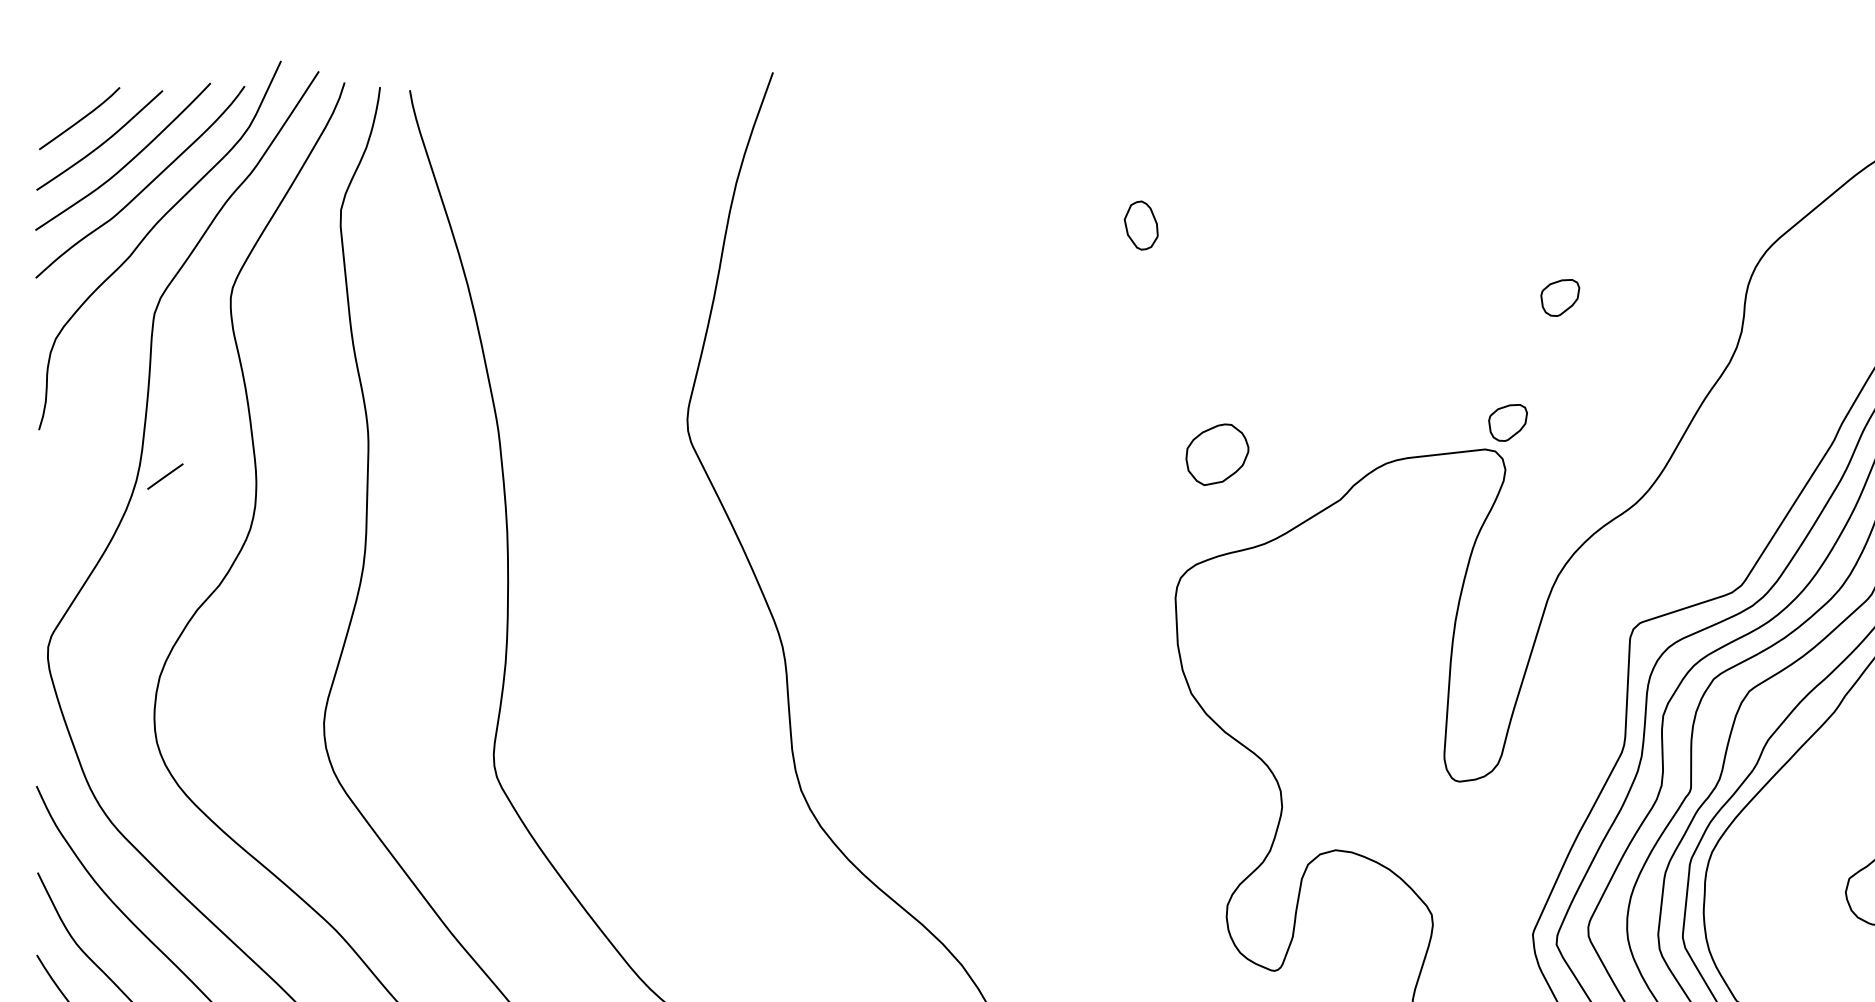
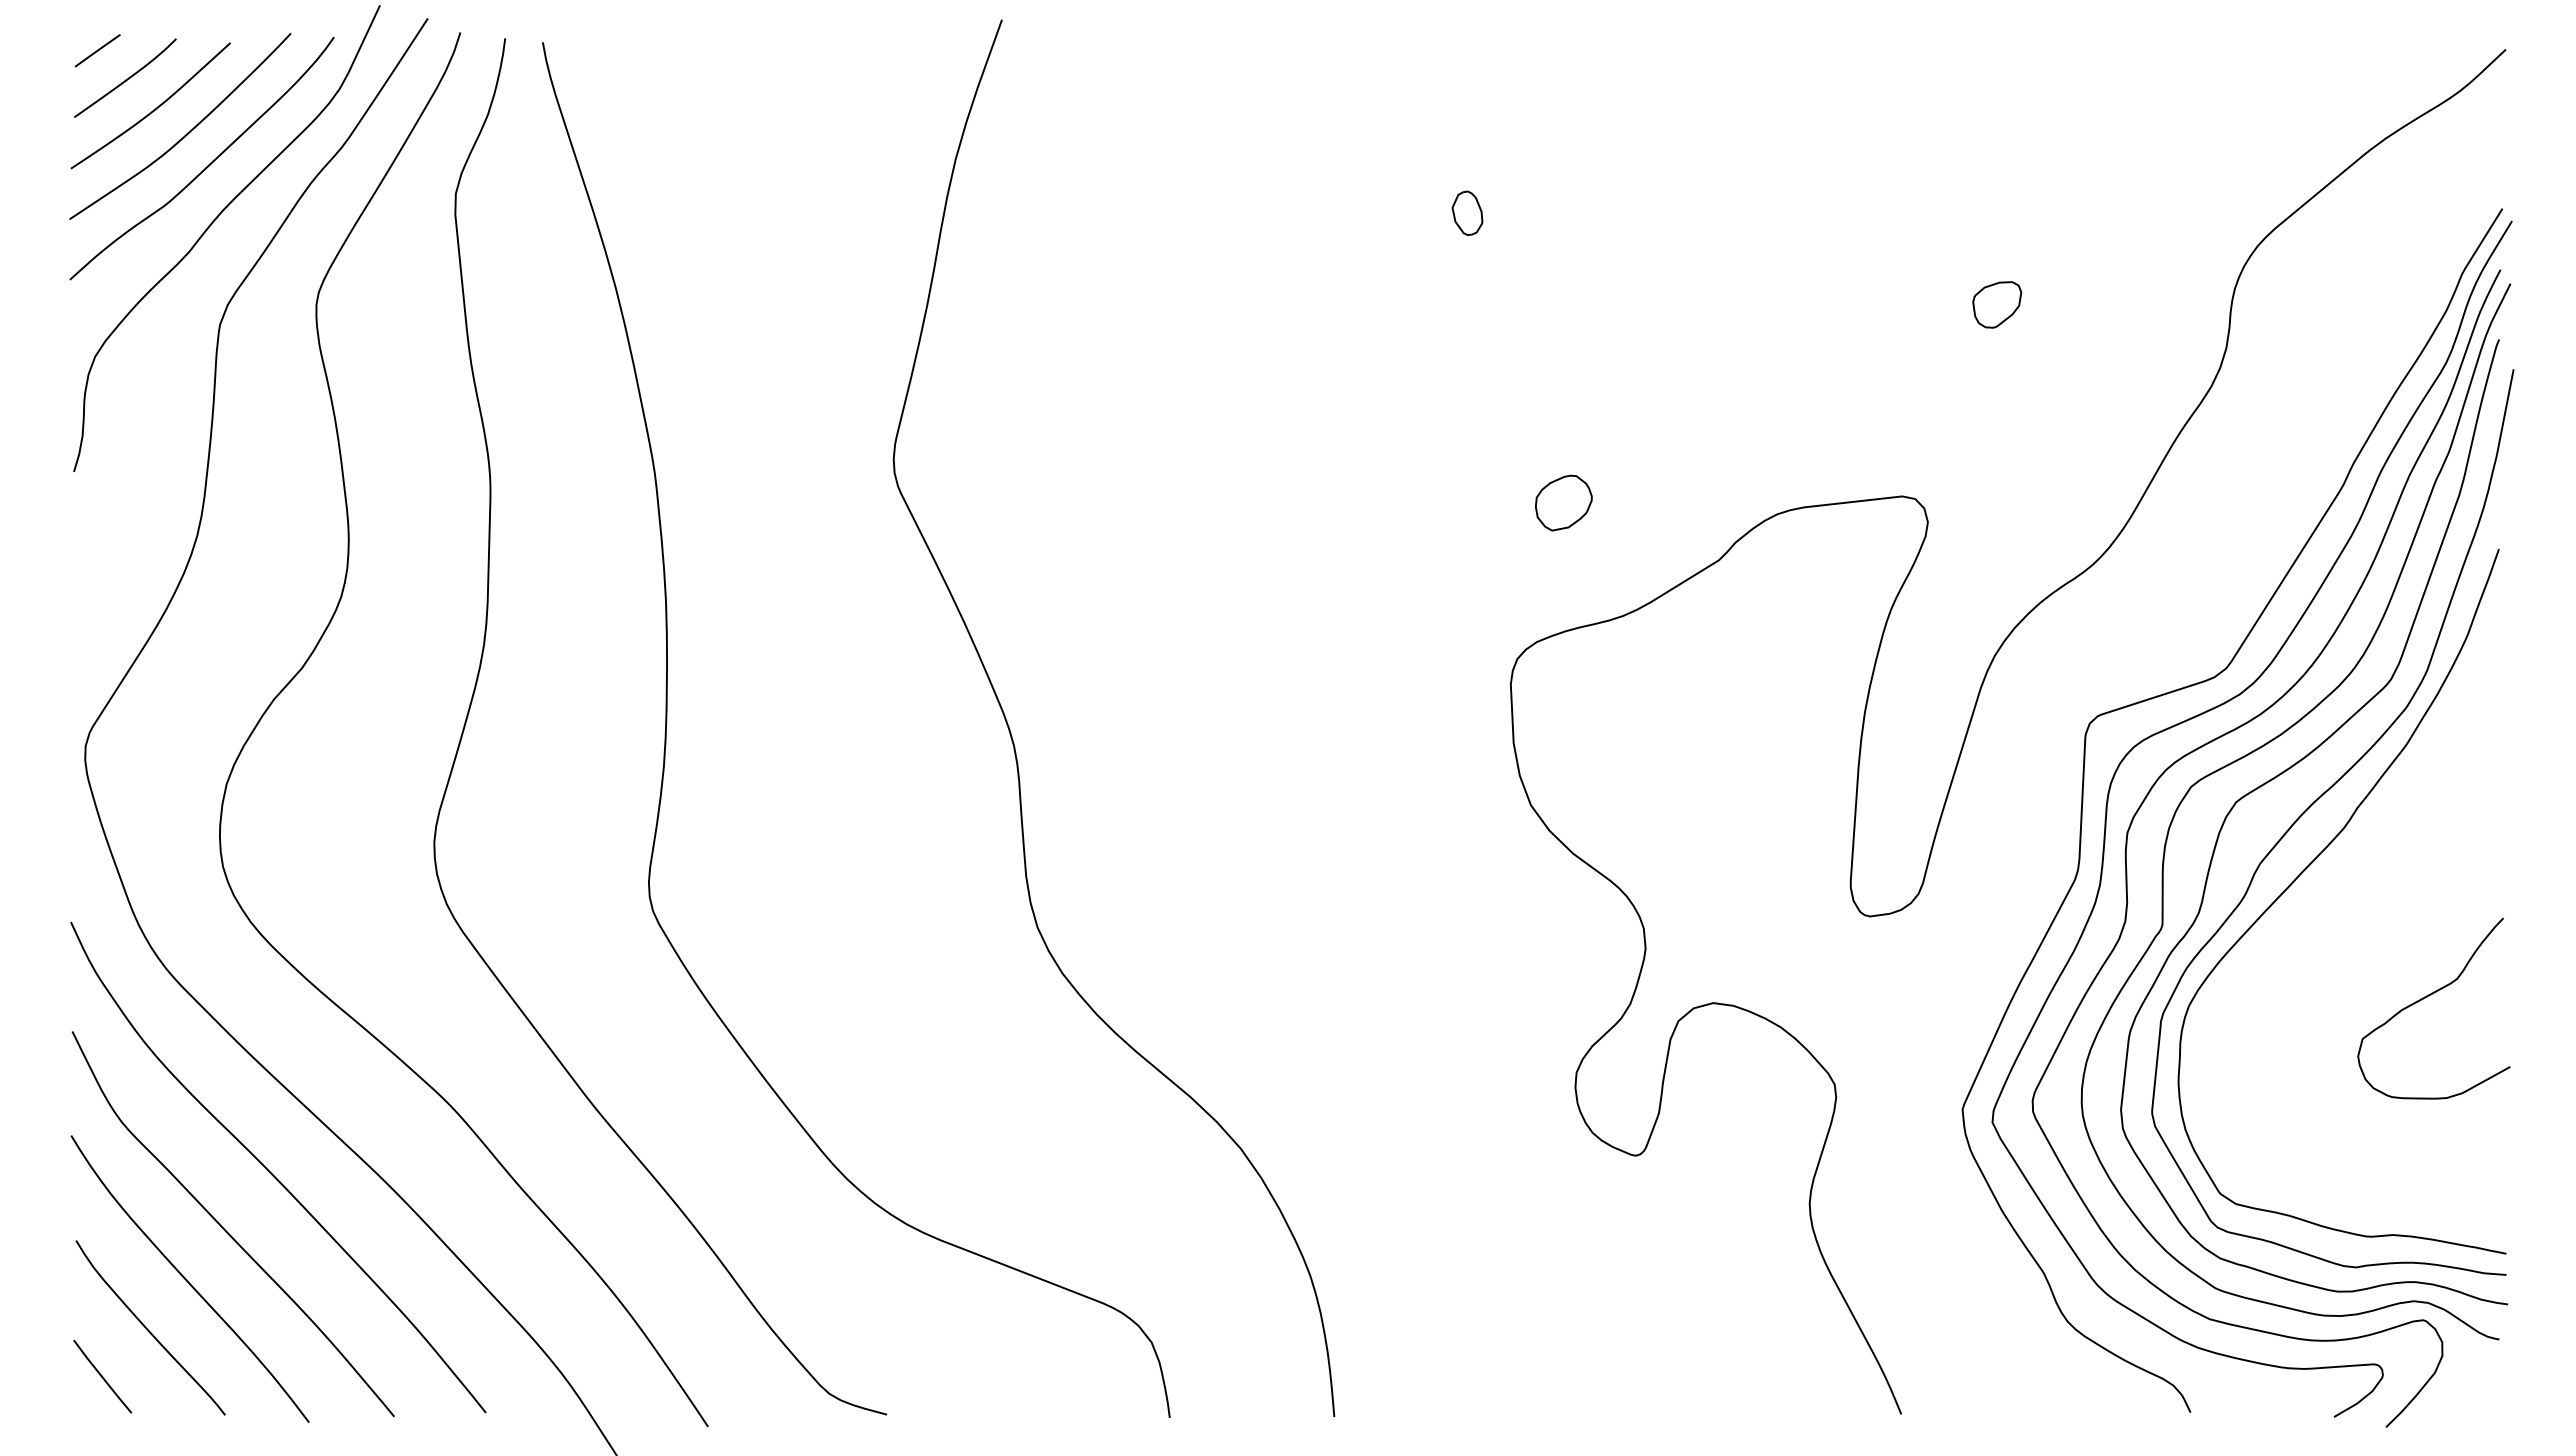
part: (1141, 224) -> (1467, 212), size x0.71
part: (1508, 422) -> (1931, 462), removed
part: (1217, 454) -> (1563, 502), size x0.71
line: (165, 476) -> (97, 50), moved

